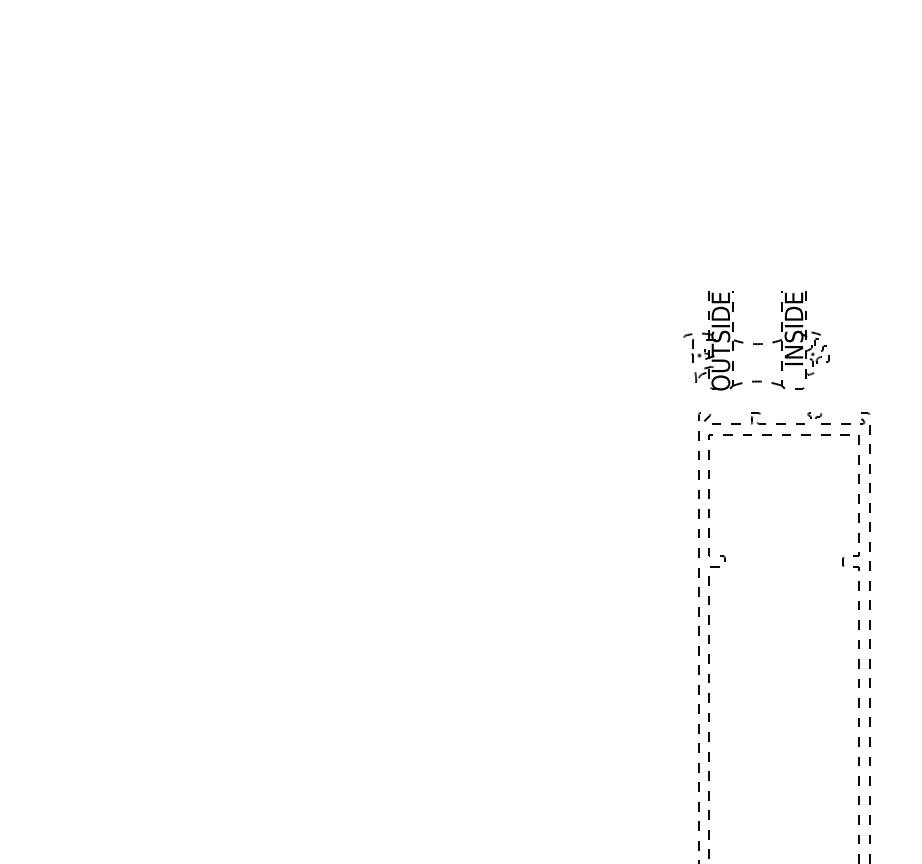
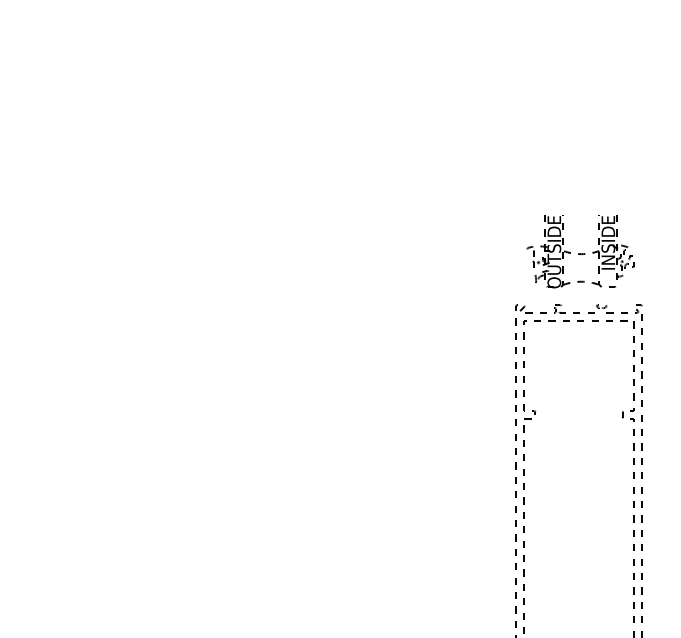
part: (756, 340) -> (580, 251), moved

